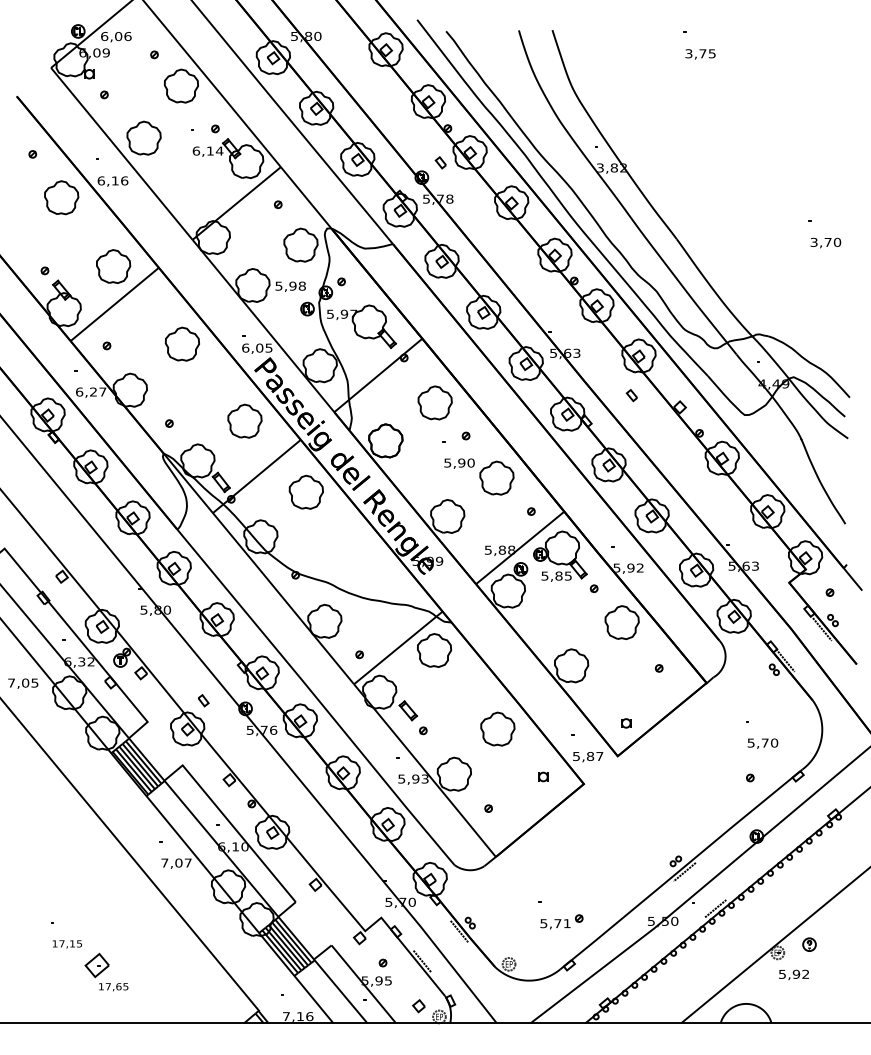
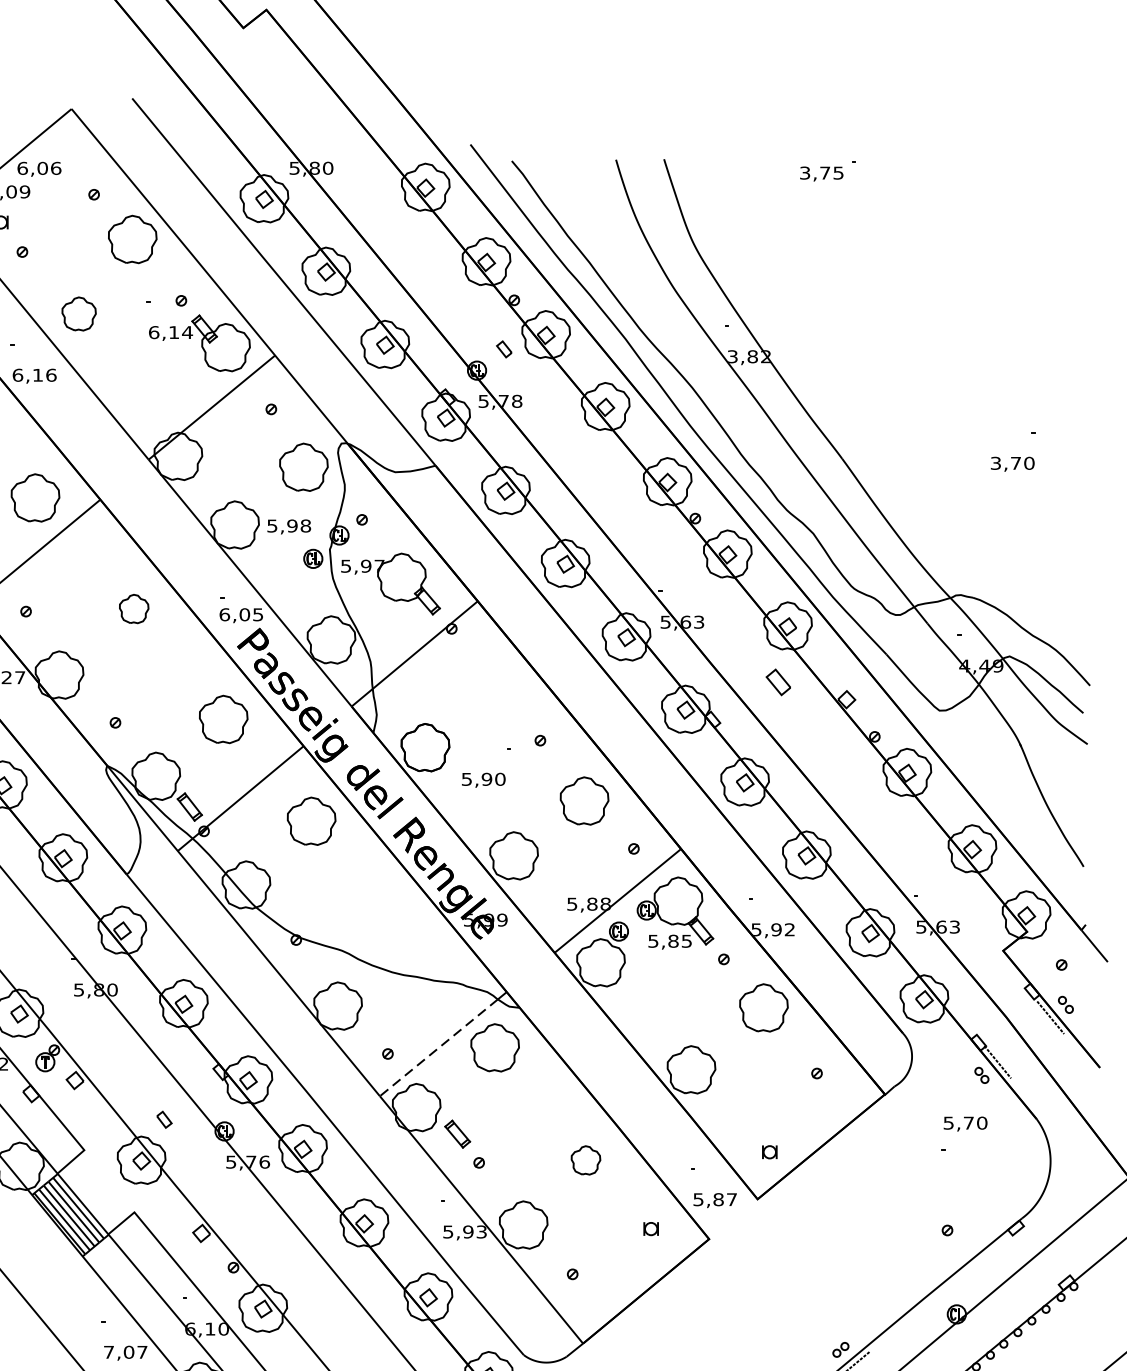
text: (700, 54) -> (821, 174), moved
part: (143, 137) -> (78, 313), size x0.7
text: (825, 242) -> (1012, 463), moved
part: (182, 343) -> (134, 608), size x0.6
part: (631, 395) -> (777, 682), size x1.6
part: (434, 402) -> (495, 692), removed
text: (459, 463) -> (483, 780), moved
line: (394, 650) -> (437, 1047), solid -> dashed
part: (497, 728) -> (585, 1159), size x0.6
text: (762, 743) -> (964, 1123), moved

